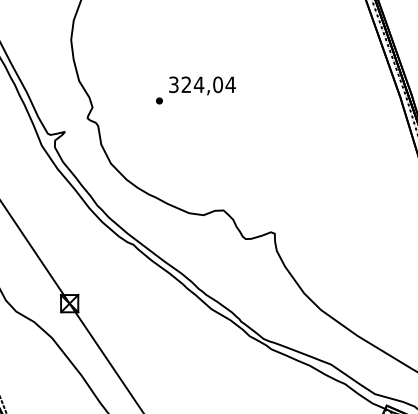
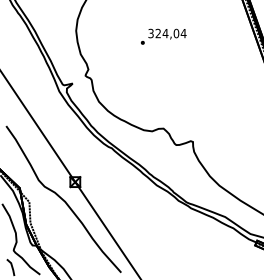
text: (195, 89) -> (163, 36), moved

